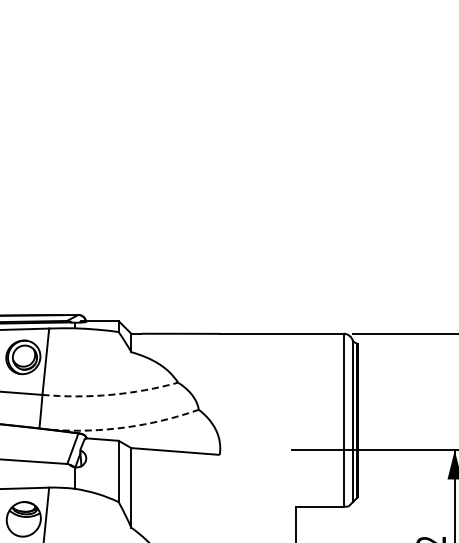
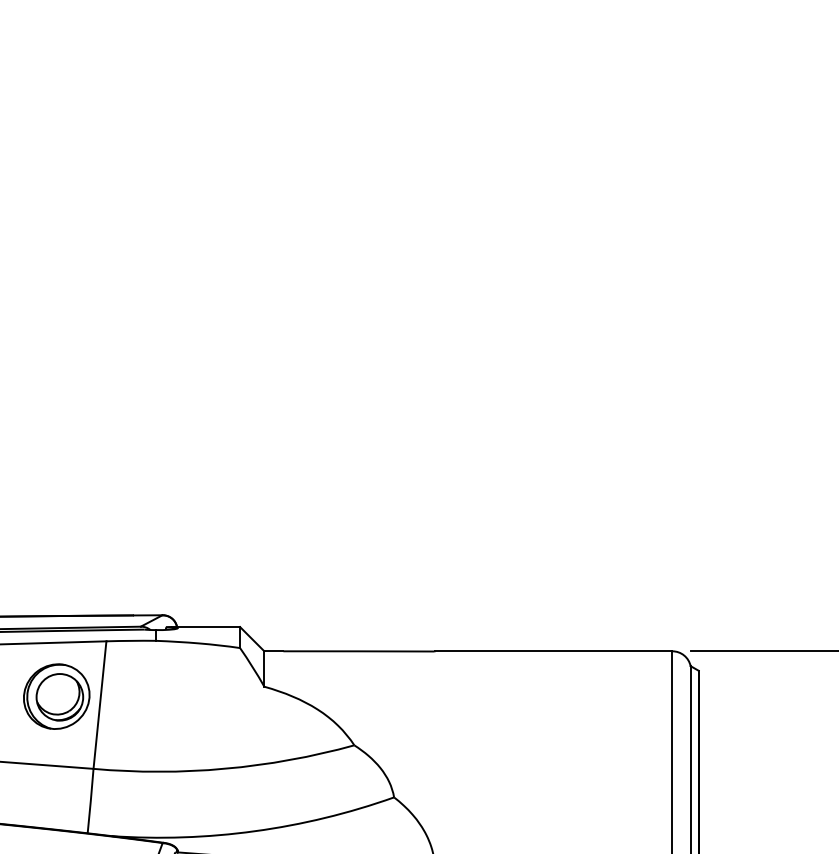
arc: (110, 394) -> (224, 768), dashed -> solid
arc: (126, 427) -> (255, 831), dashed -> solid

